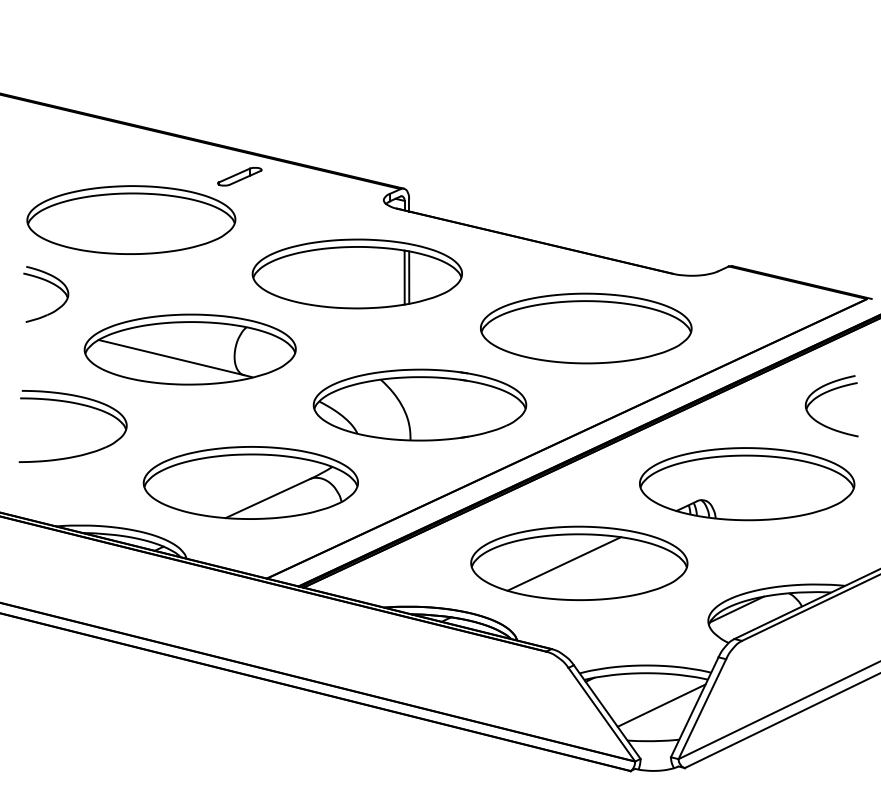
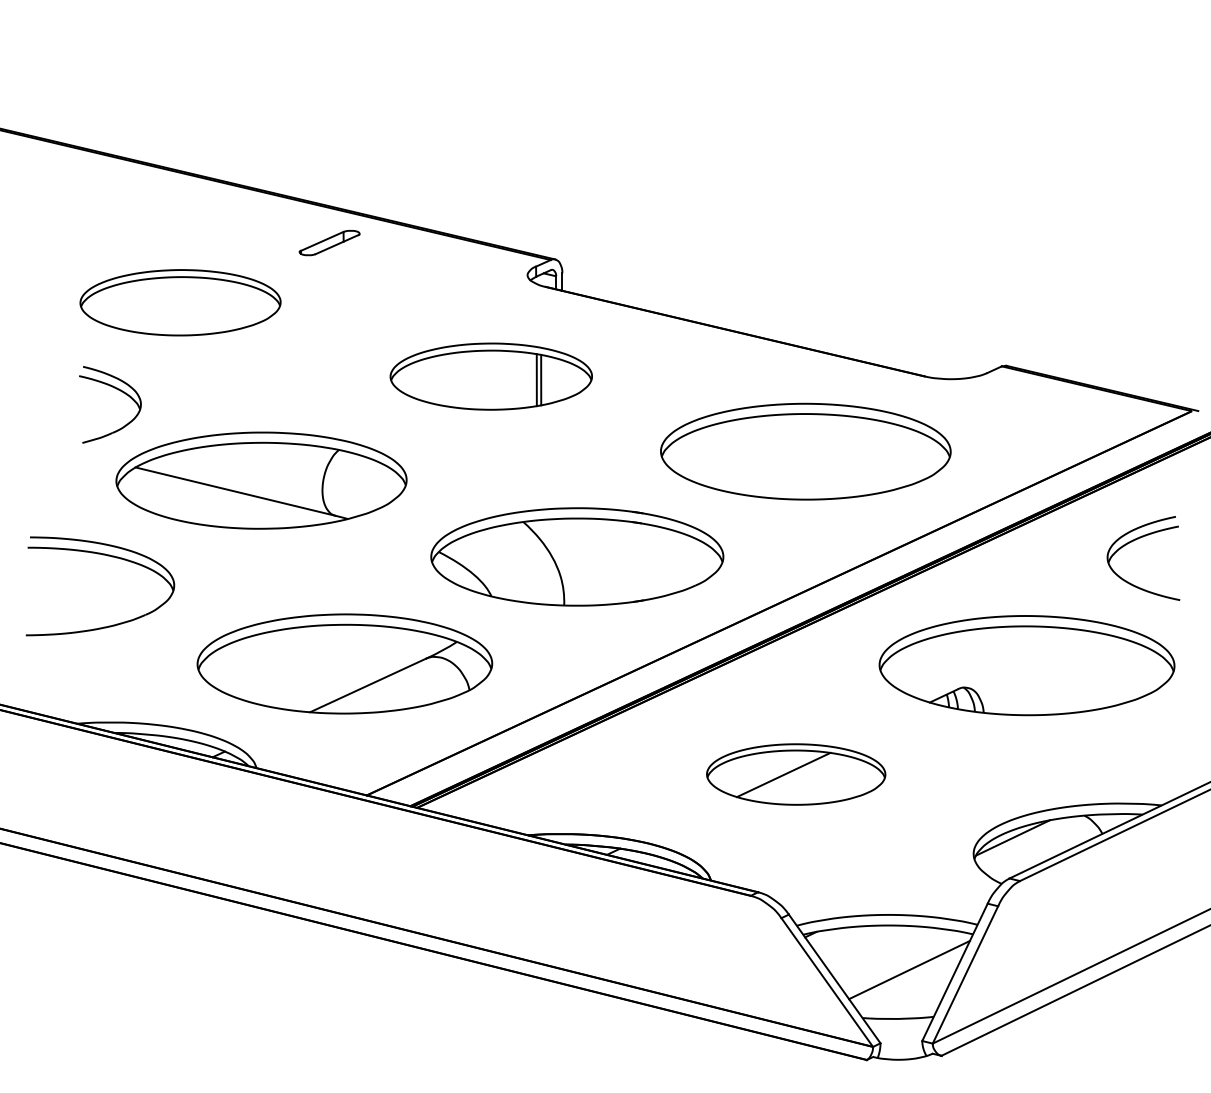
part: (131, 219) -> (180, 302), size x0.7
part: (357, 273) -> (491, 376), size x0.7
part: (52, 284) -> (118, 390), moved
part: (578, 563) -> (795, 774), size x0.6

